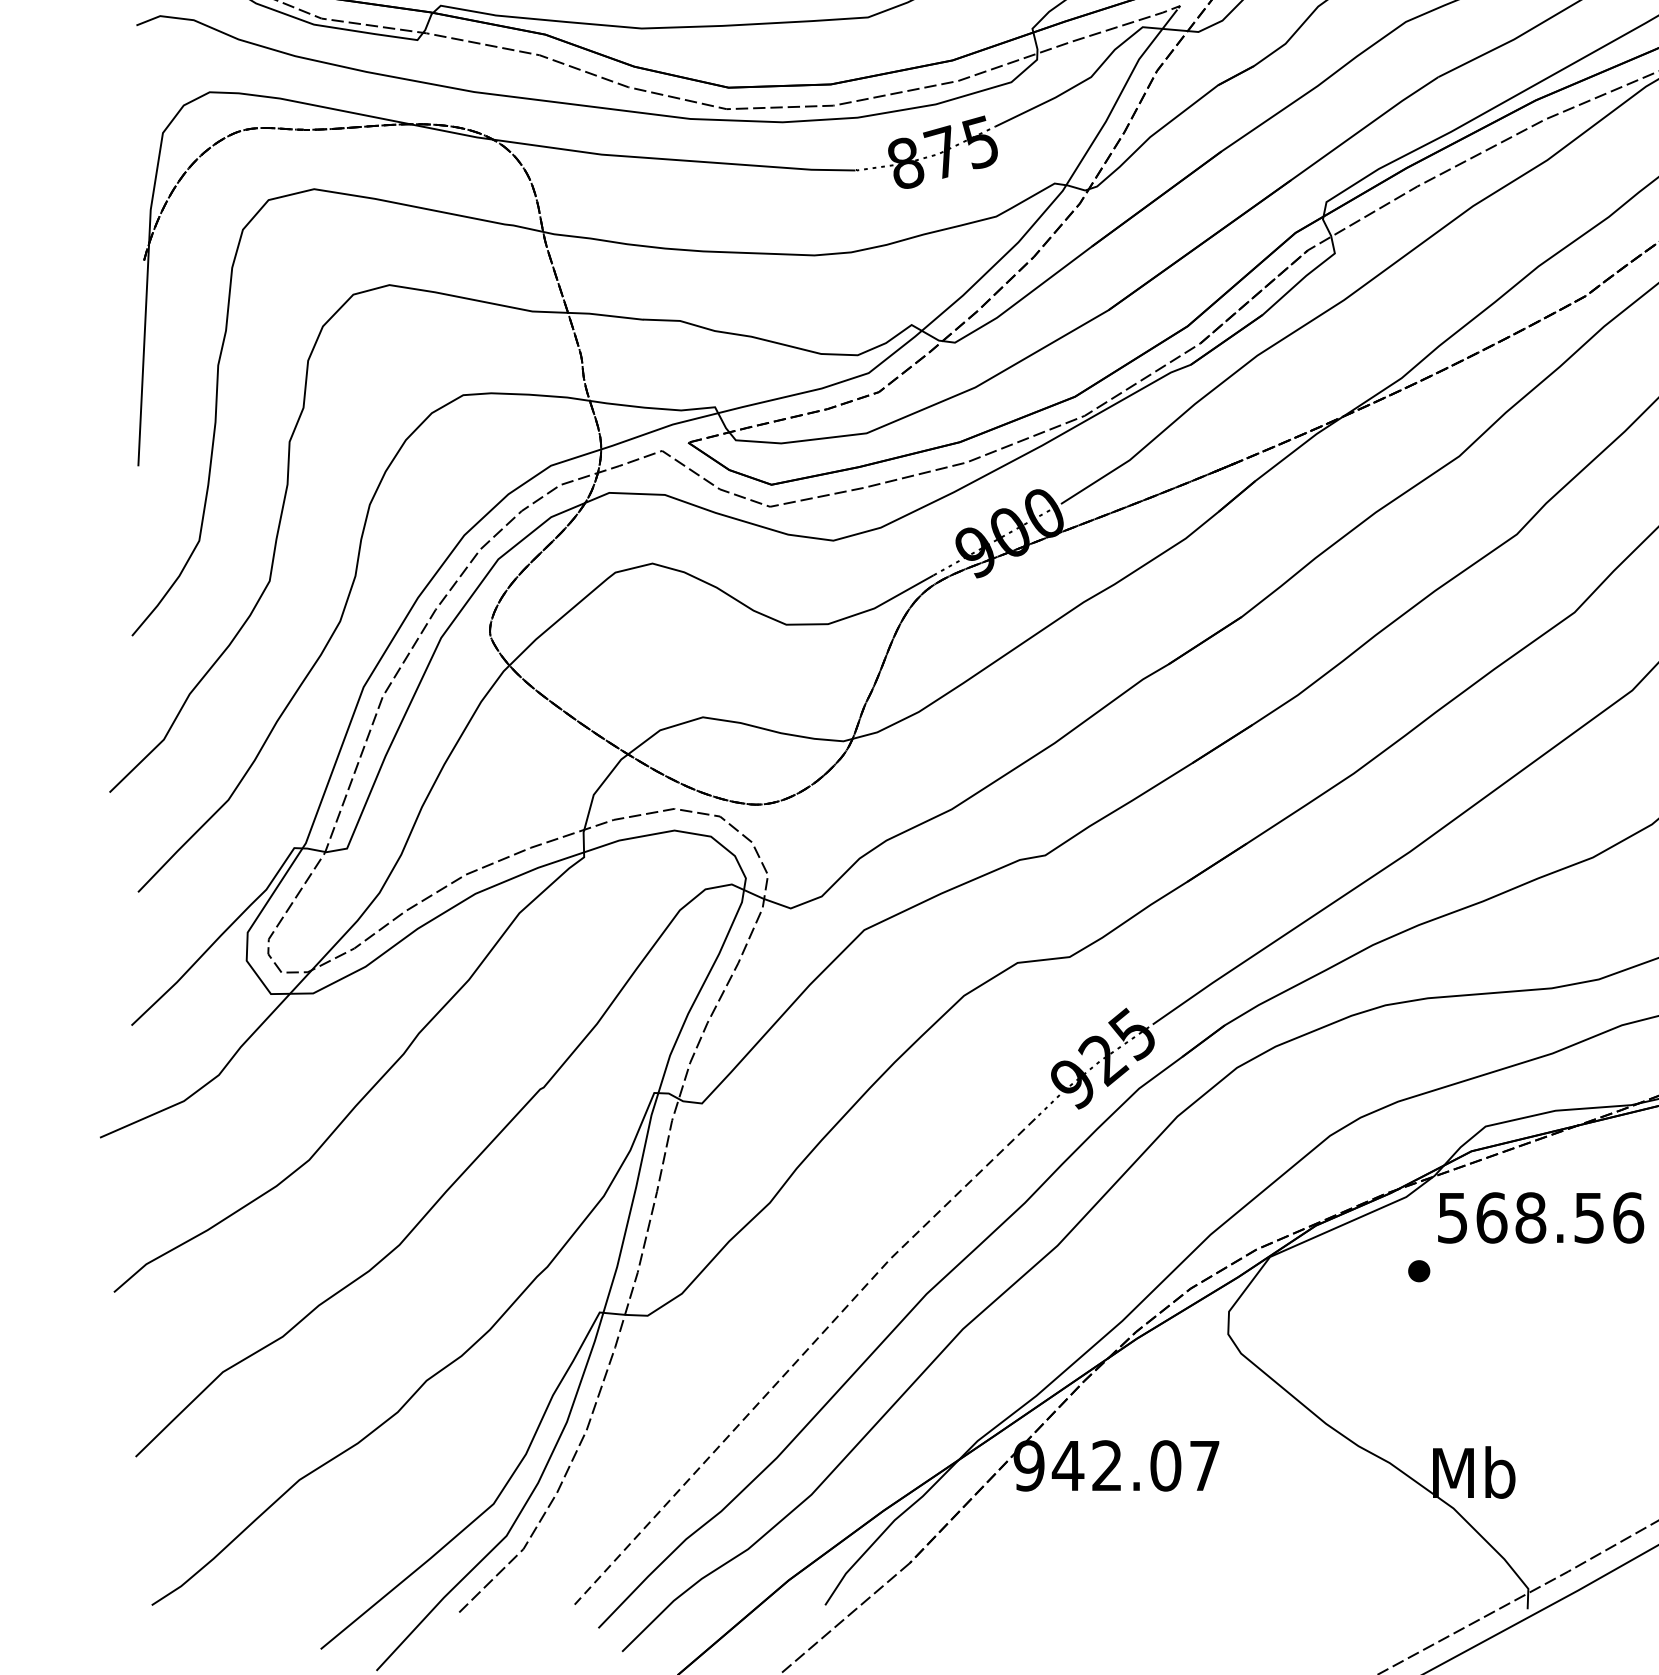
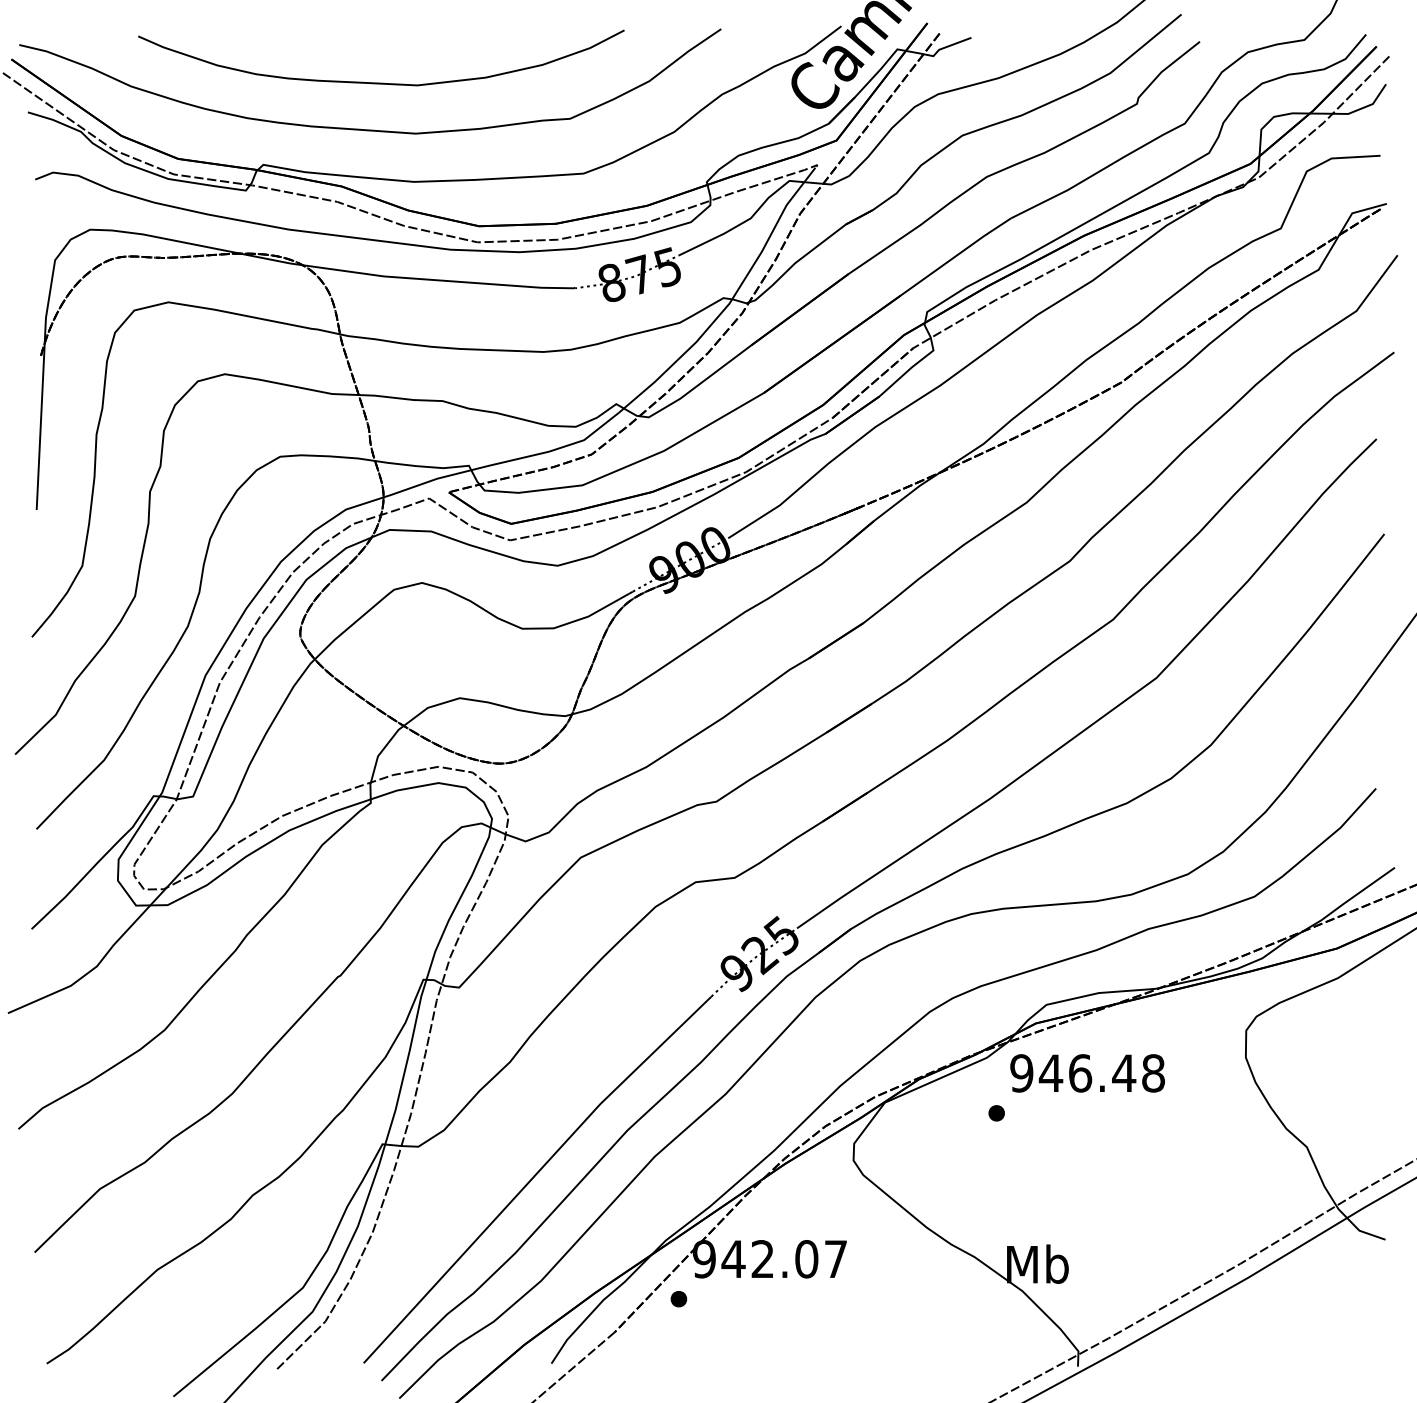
text: (1540, 1218) -> (1087, 1073), 568.56 -> 946.48
line: (802, 1354) -> (534, 1175), dashed -> solid
part: (994, 1519) -> (678, 1299), added

